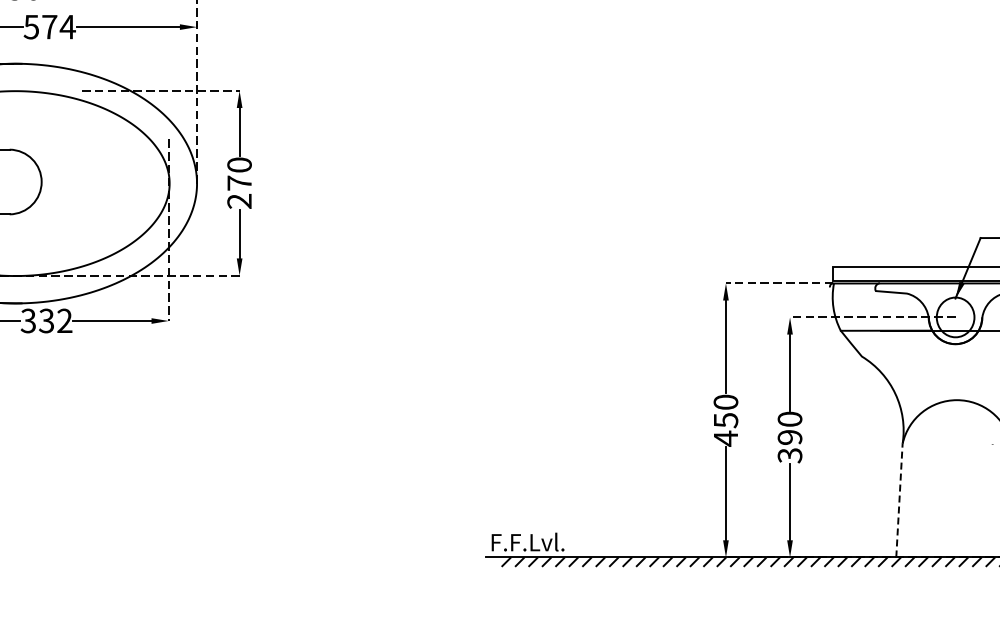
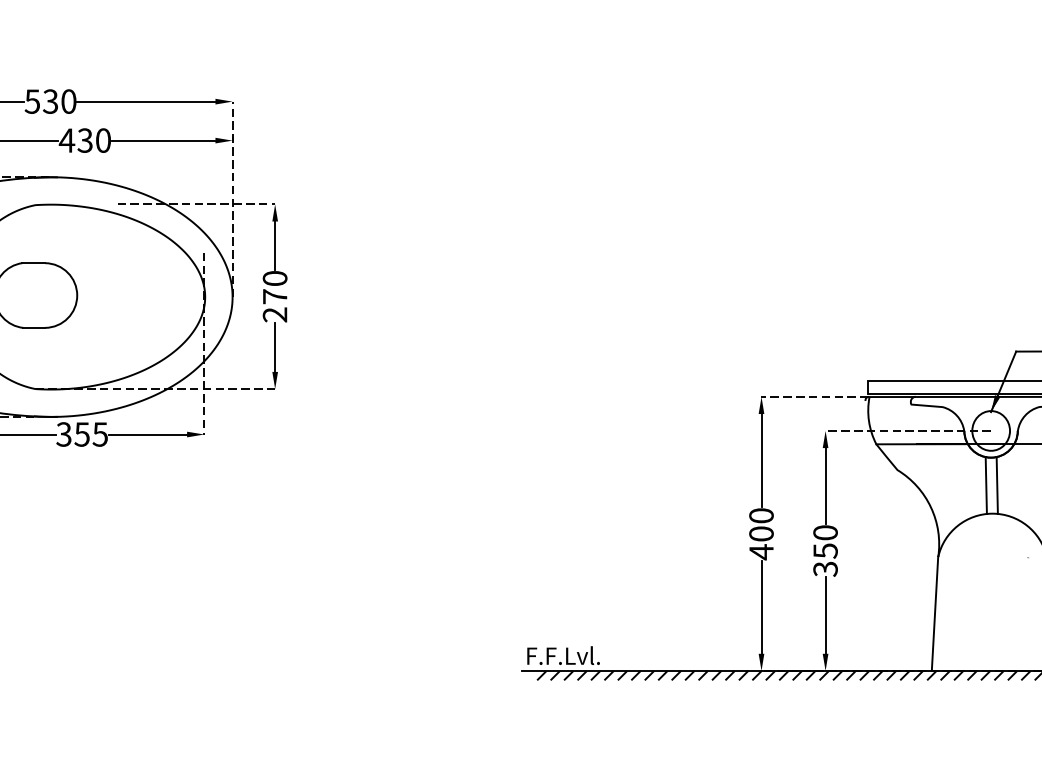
text: (48, 26) -> (84, 140), 574 -> 430
text: (55, 320) -> (91, 434), 332 -> 355
line: (949, 371) -> (985, 485), added
line: (960, 371) -> (996, 485), added
text: (725, 419) -> (761, 533), 450 -> 400
text: (789, 436) -> (825, 550), 390 -> 350
line: (899, 499) -> (935, 613), dashed -> solid

